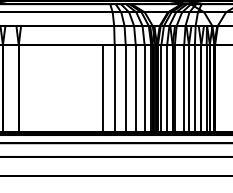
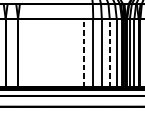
line: (102, 88) -> (83, 53), solid -> dashed
line: (135, 88) -> (109, 53), solid -> dashed

